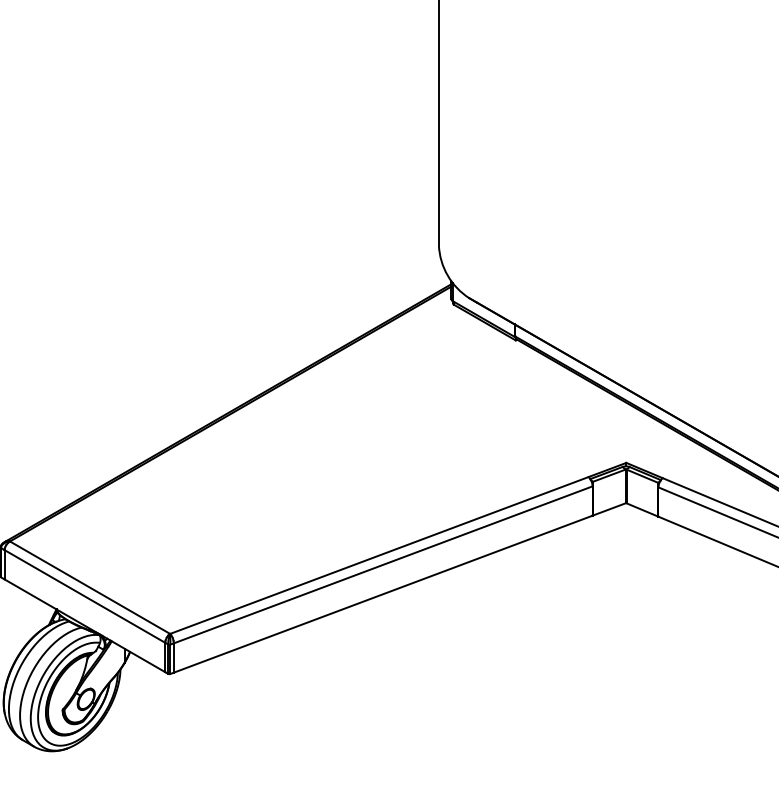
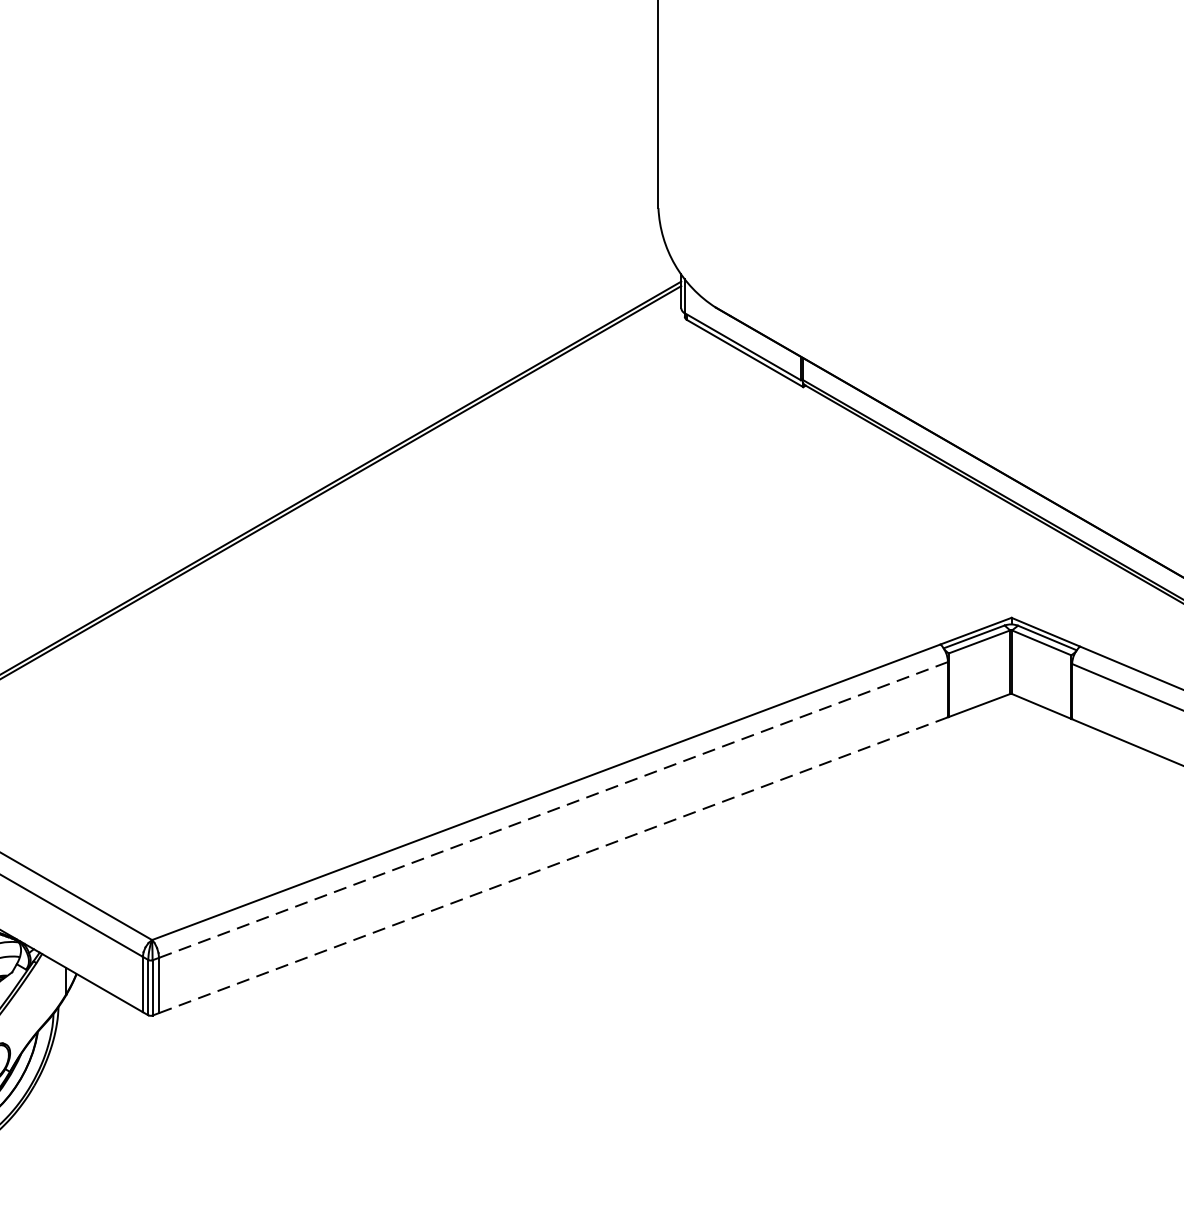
line: (383, 564) -> (554, 809), solid -> dashed
line: (383, 594) -> (554, 865), solid -> dashed

